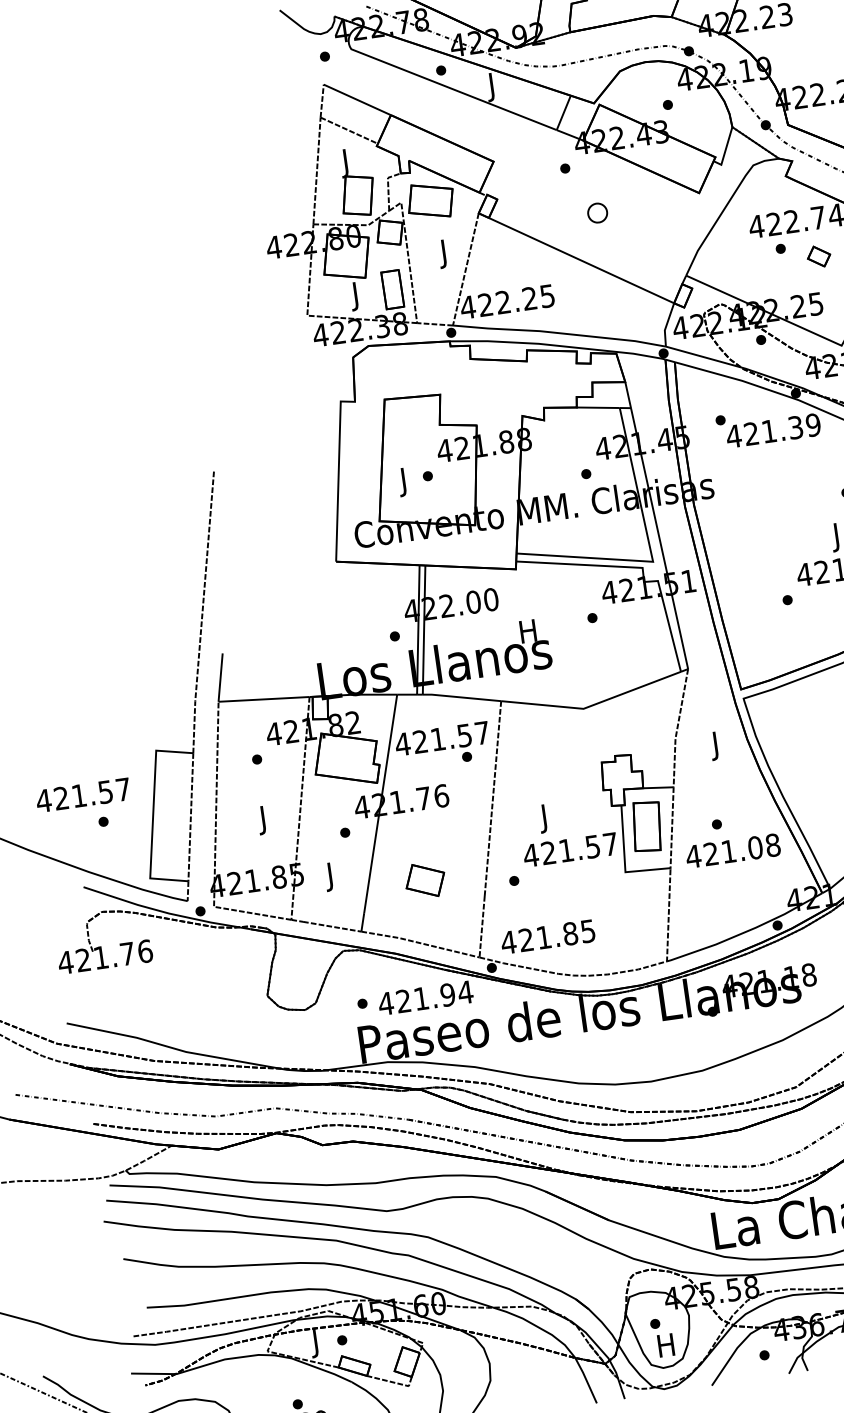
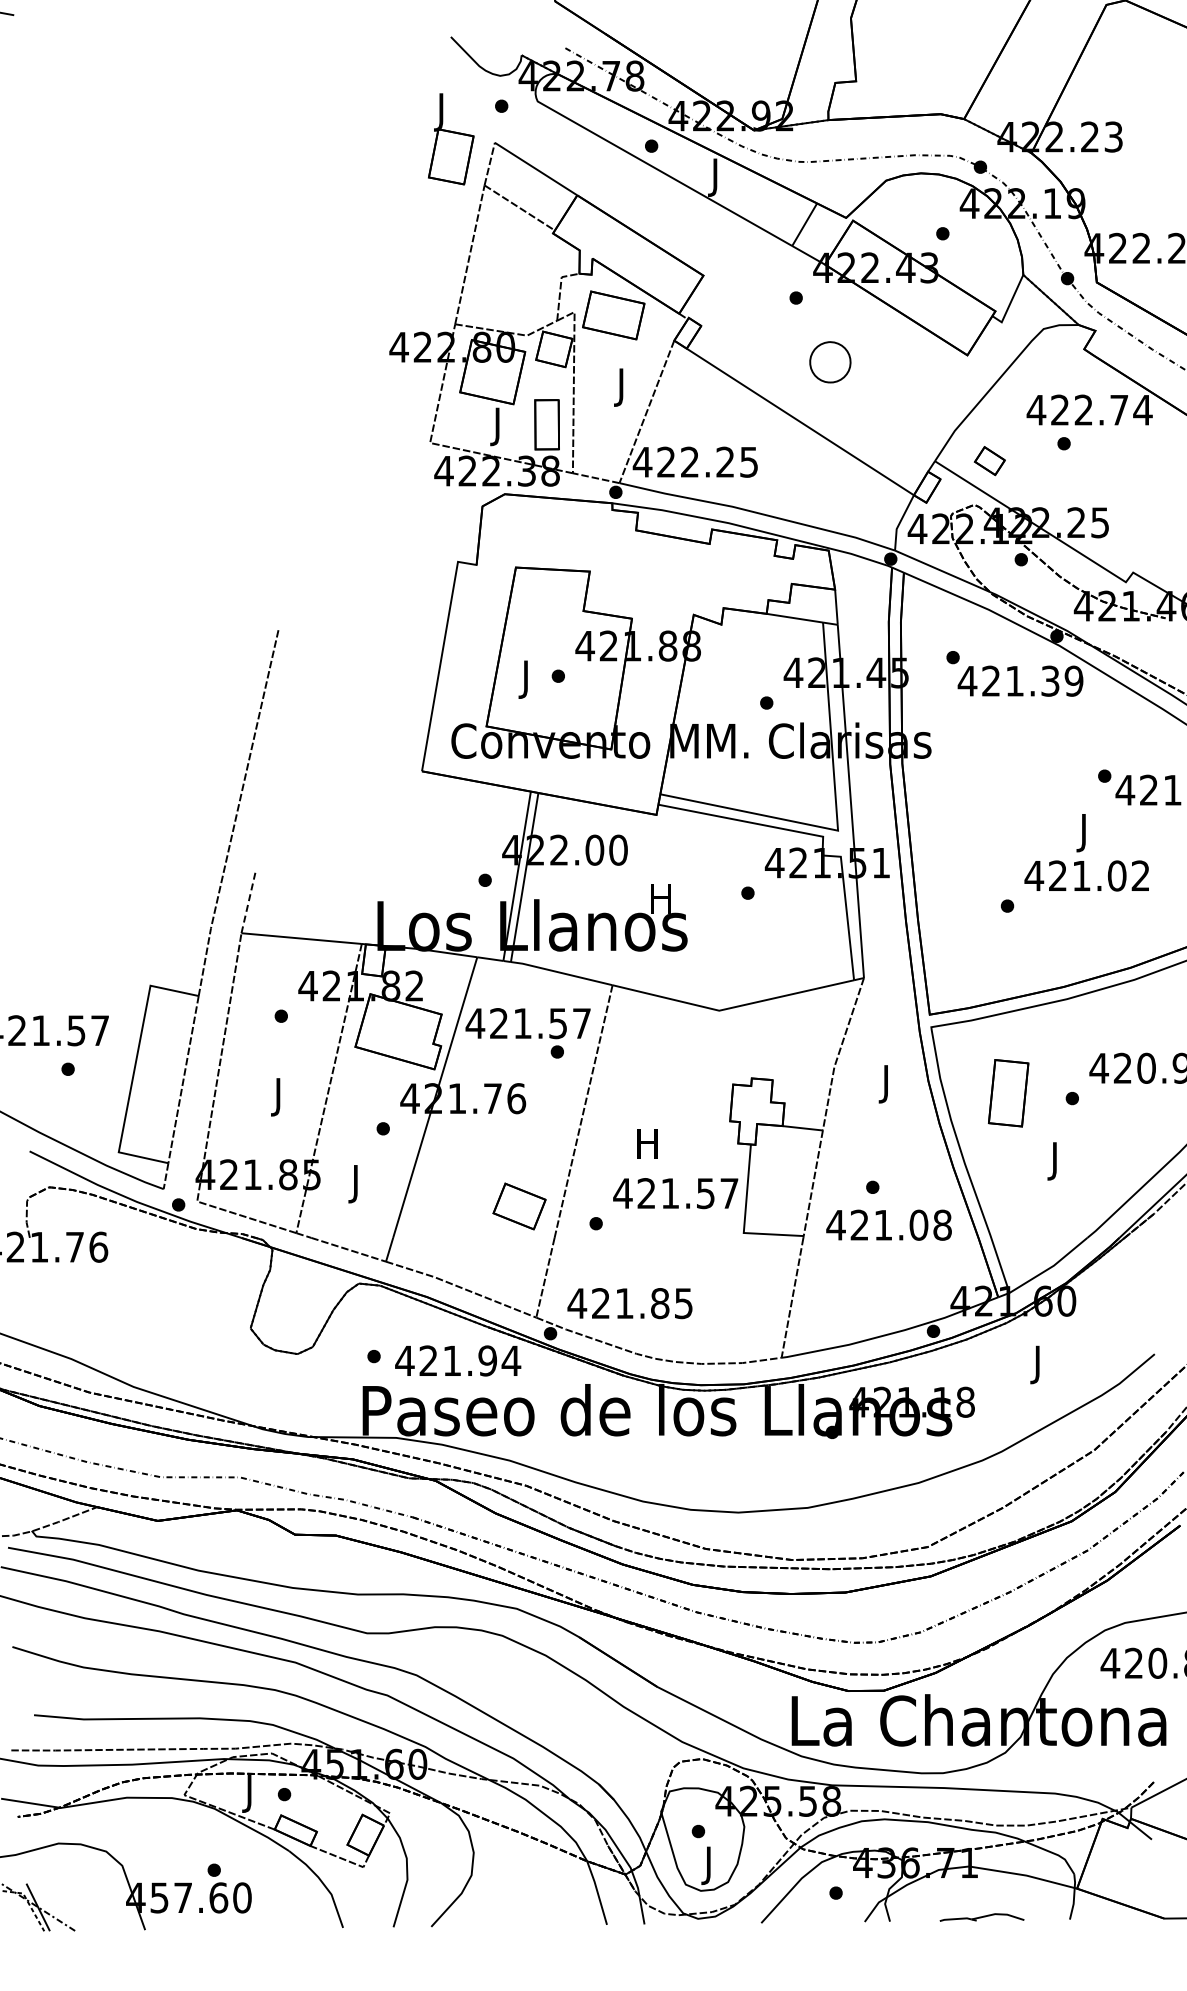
part: (356, 182) -> (451, 139), moved
part: (597, 213) -> (830, 362), size x1.6
part: (818, 256) -> (989, 461), moved
line: (220, 677) -> (248, 901), solid -> dashed
text: (544, 818) -> (647, 1147), J -> H
part: (646, 826) -> (1008, 1093), moved
part: (425, 880) -> (519, 1206), moved
text: (666, 1348) -> (708, 1865), H -> J

